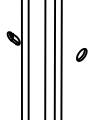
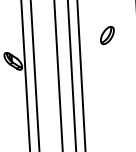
part: (81, 54) -> (106, 34), moved

